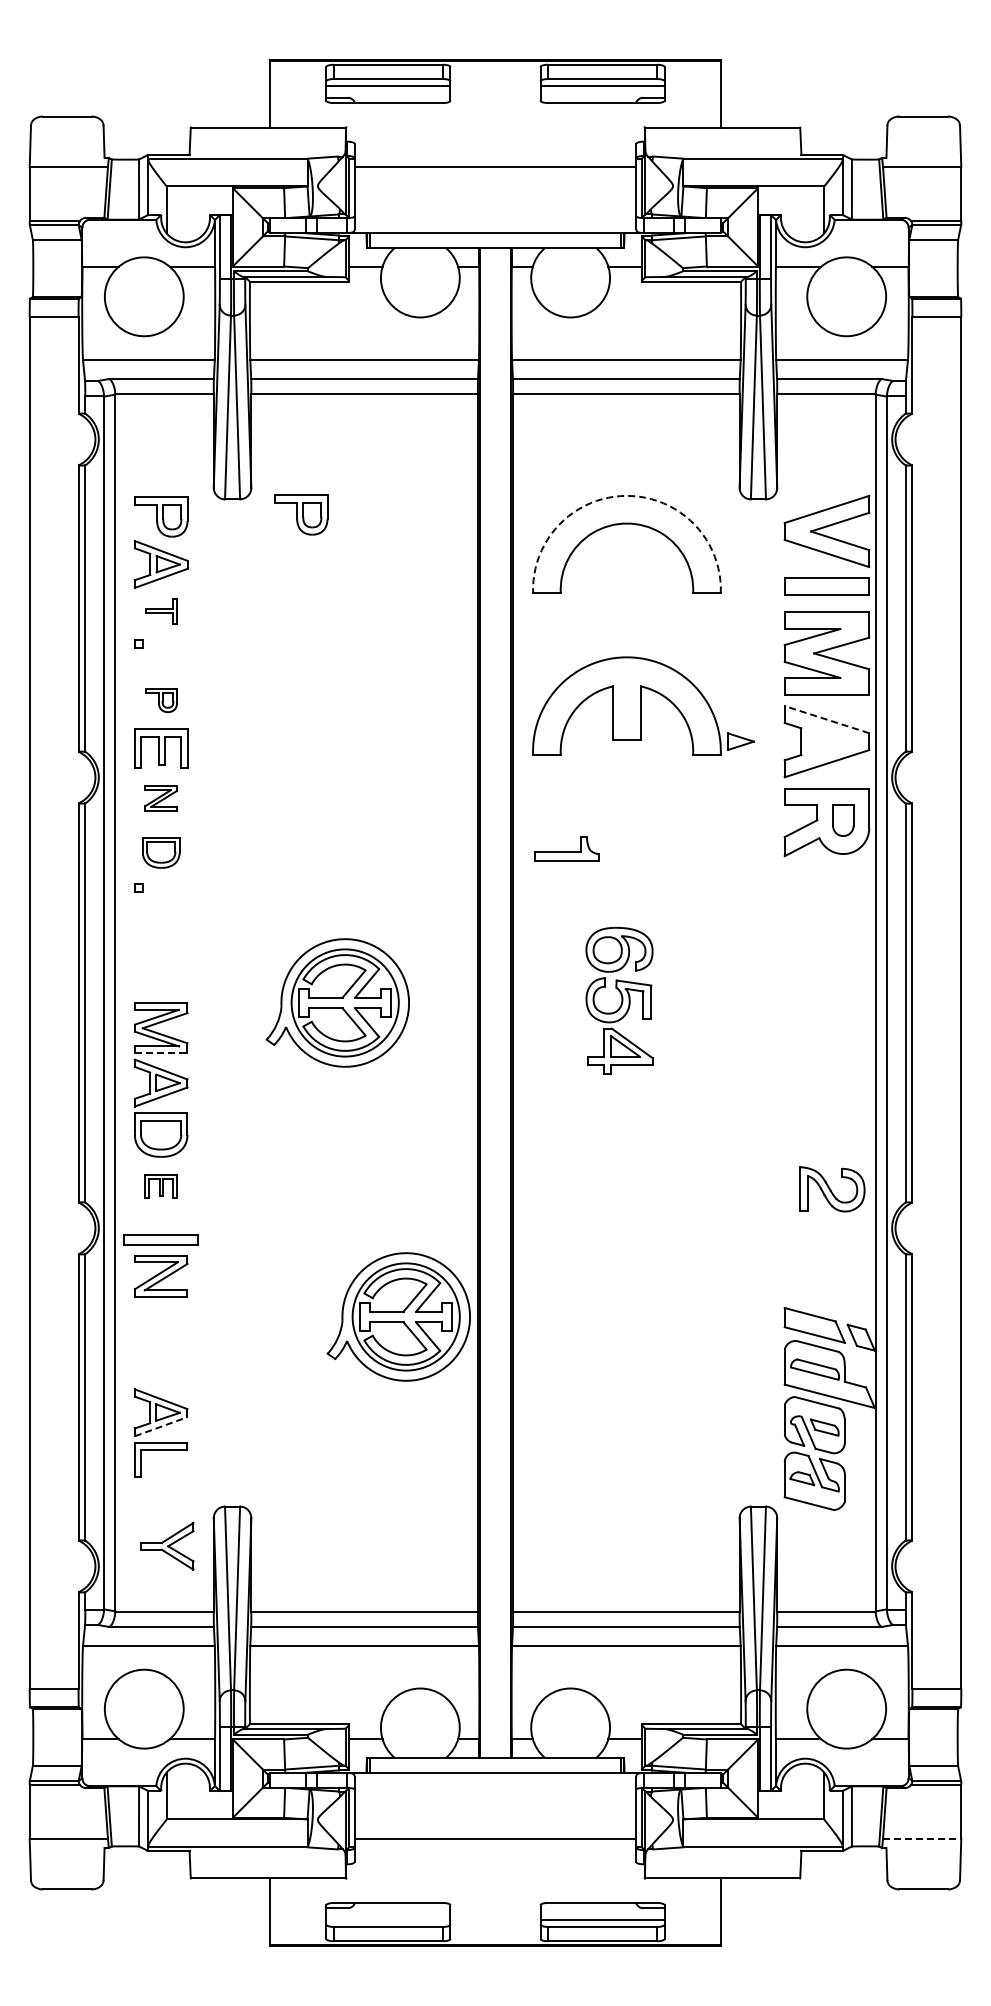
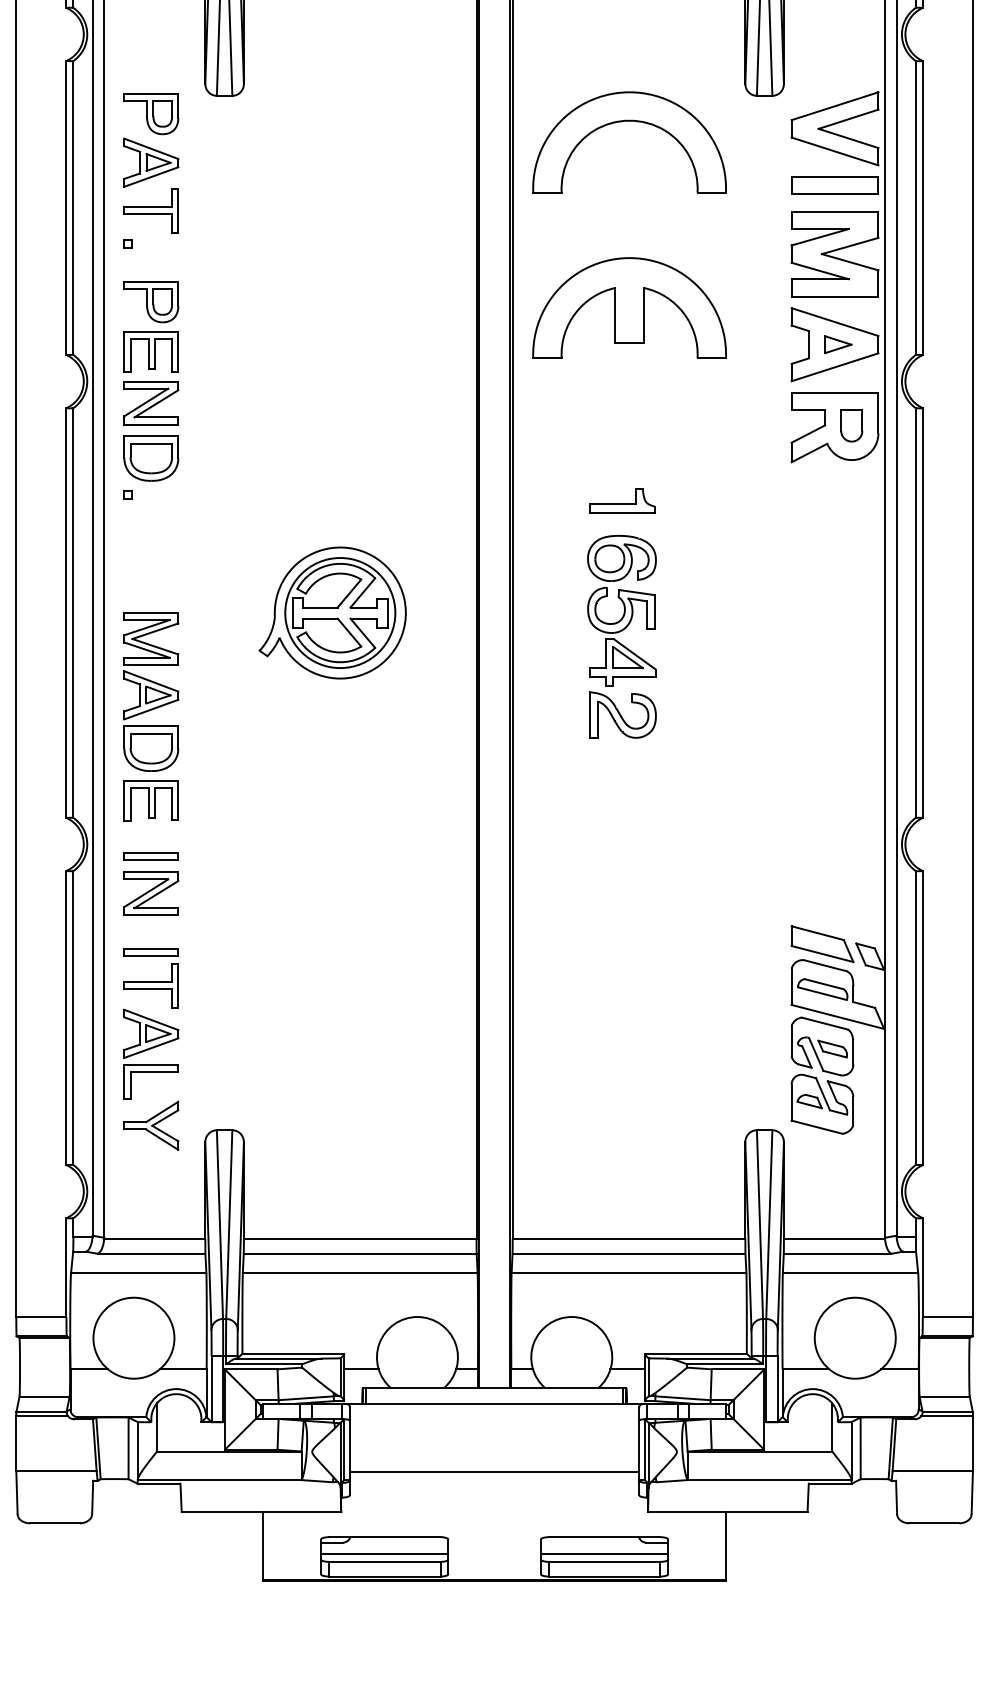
arc: (626, 495) -> (629, 91), dashed -> solid
part: (301, 514) -> (295, 111), removed
part: (161, 611) -> (151, 211), size x1.67
part: (161, 700) -> (151, 302), size x1.67
line: (826, 719) -> (834, 321), dashed -> solid
part: (740, 741) -> (837, 344), moved
part: (160, 798) -> (150, 403), size x1.67
part: (566, 848) -> (621, 500), moved
part: (161, 852) -> (151, 458), size x1.43
line: (161, 1053) -> (151, 664), dashed -> solid
part: (160, 1186) -> (150, 801), size x1.67
part: (832, 1189) -> (622, 715), moved
part: (160, 1239) -> (150, 855), size x0.71
part: (398, 1316) -> (395, 934), removed
part: (160, 1358) -> (150, 978), added
line: (161, 1426) -> (151, 1047), dashed -> solid
part: (167, 1545) -> (151, 1124), moved
line: (922, 1838) -> (933, 1471), dashed -> solid
line: (388, 1919) -> (384, 1554), added

